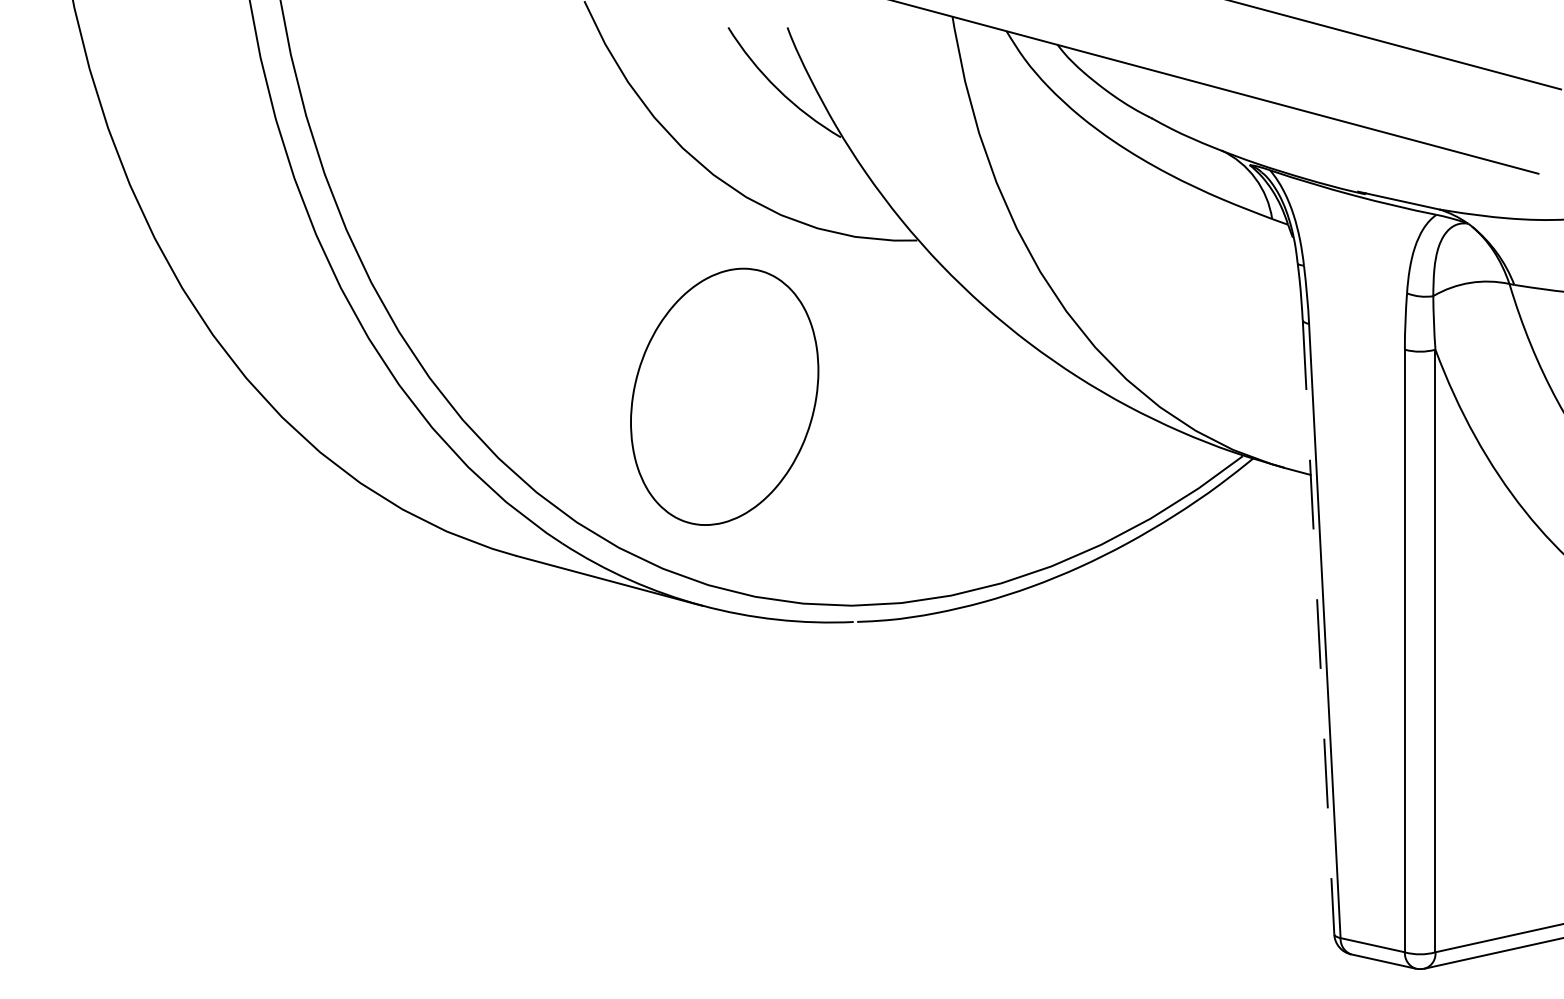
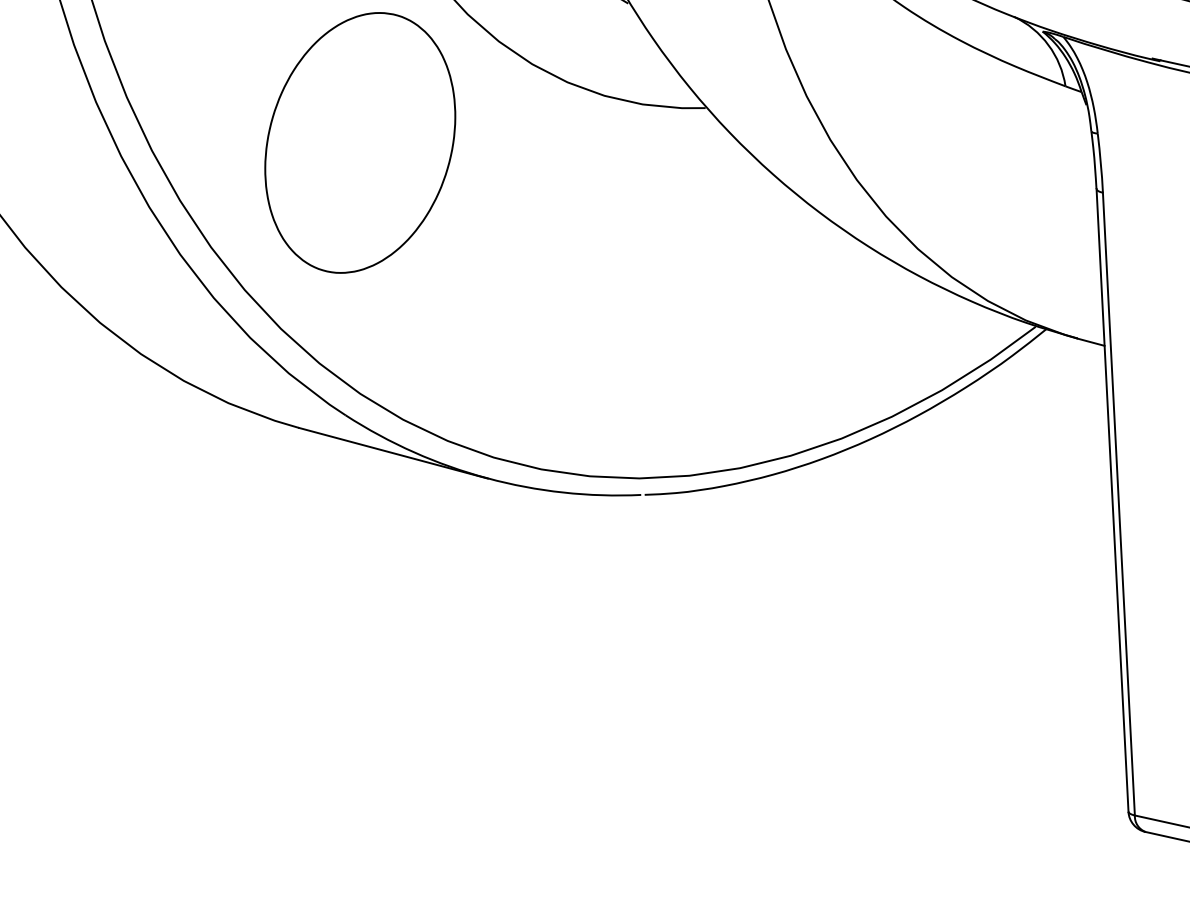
part: (724, 396) -> (360, 142), moved
line: (1318, 627) -> (1112, 500), dashed -> solid

